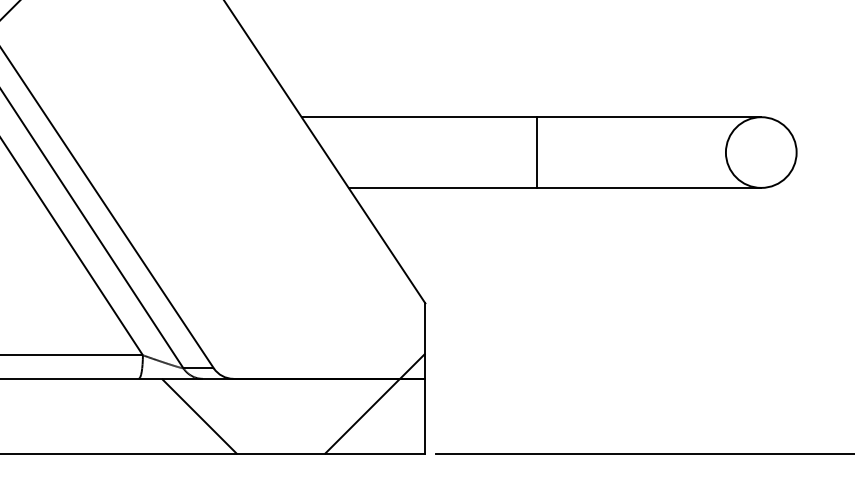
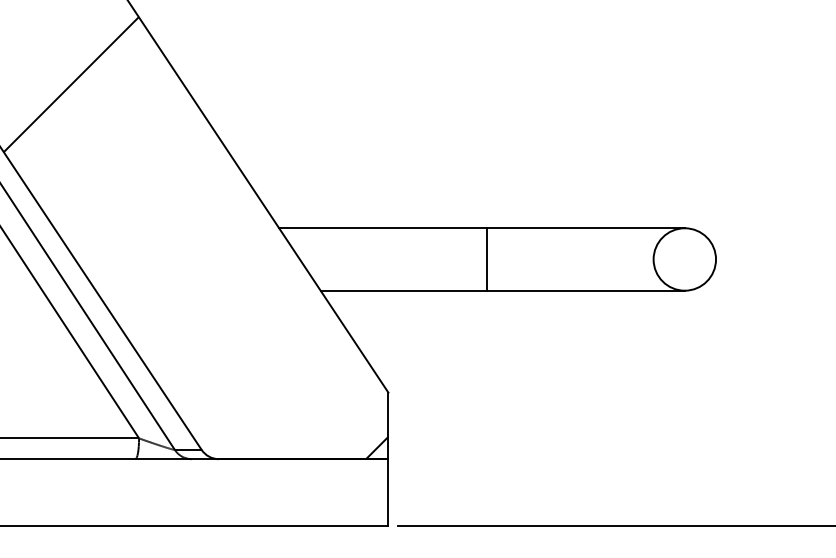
hatch: (280, 416) -> (260, 492), removed

